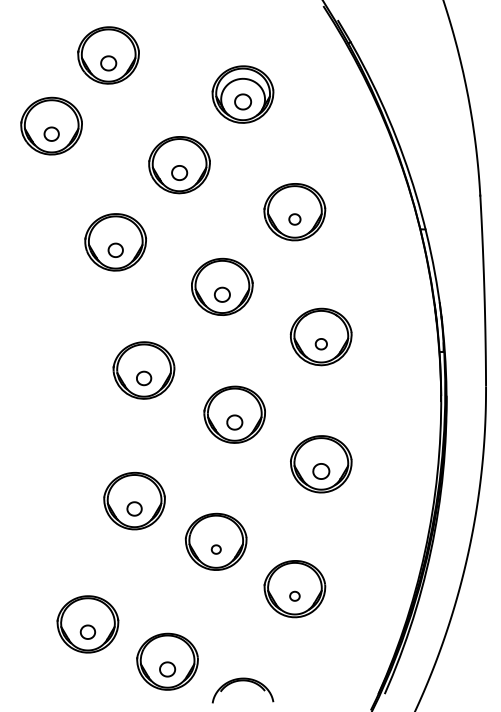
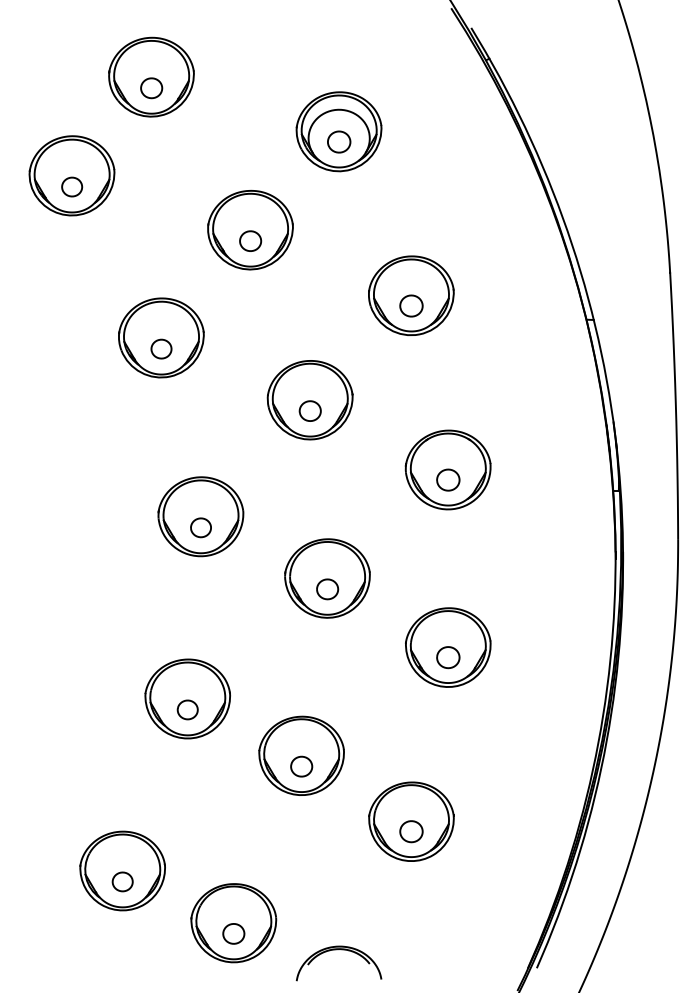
part: (294, 219) -> (411, 305), size x1.43
part: (321, 343) -> (448, 479), size x1.43
part: (216, 549) -> (301, 766), size x1.67
part: (294, 596) -> (411, 831), size x1.67

